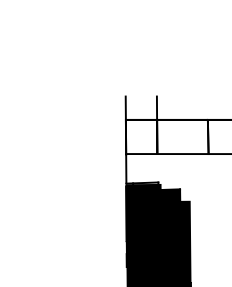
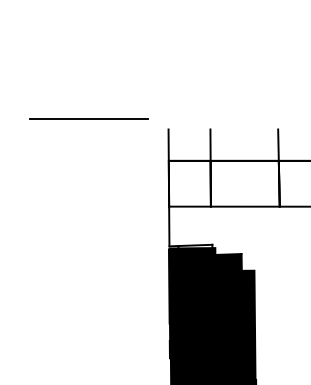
line: (66, 88) -> (88, 118), added
line: (207, 124) -> (278, 167), added

